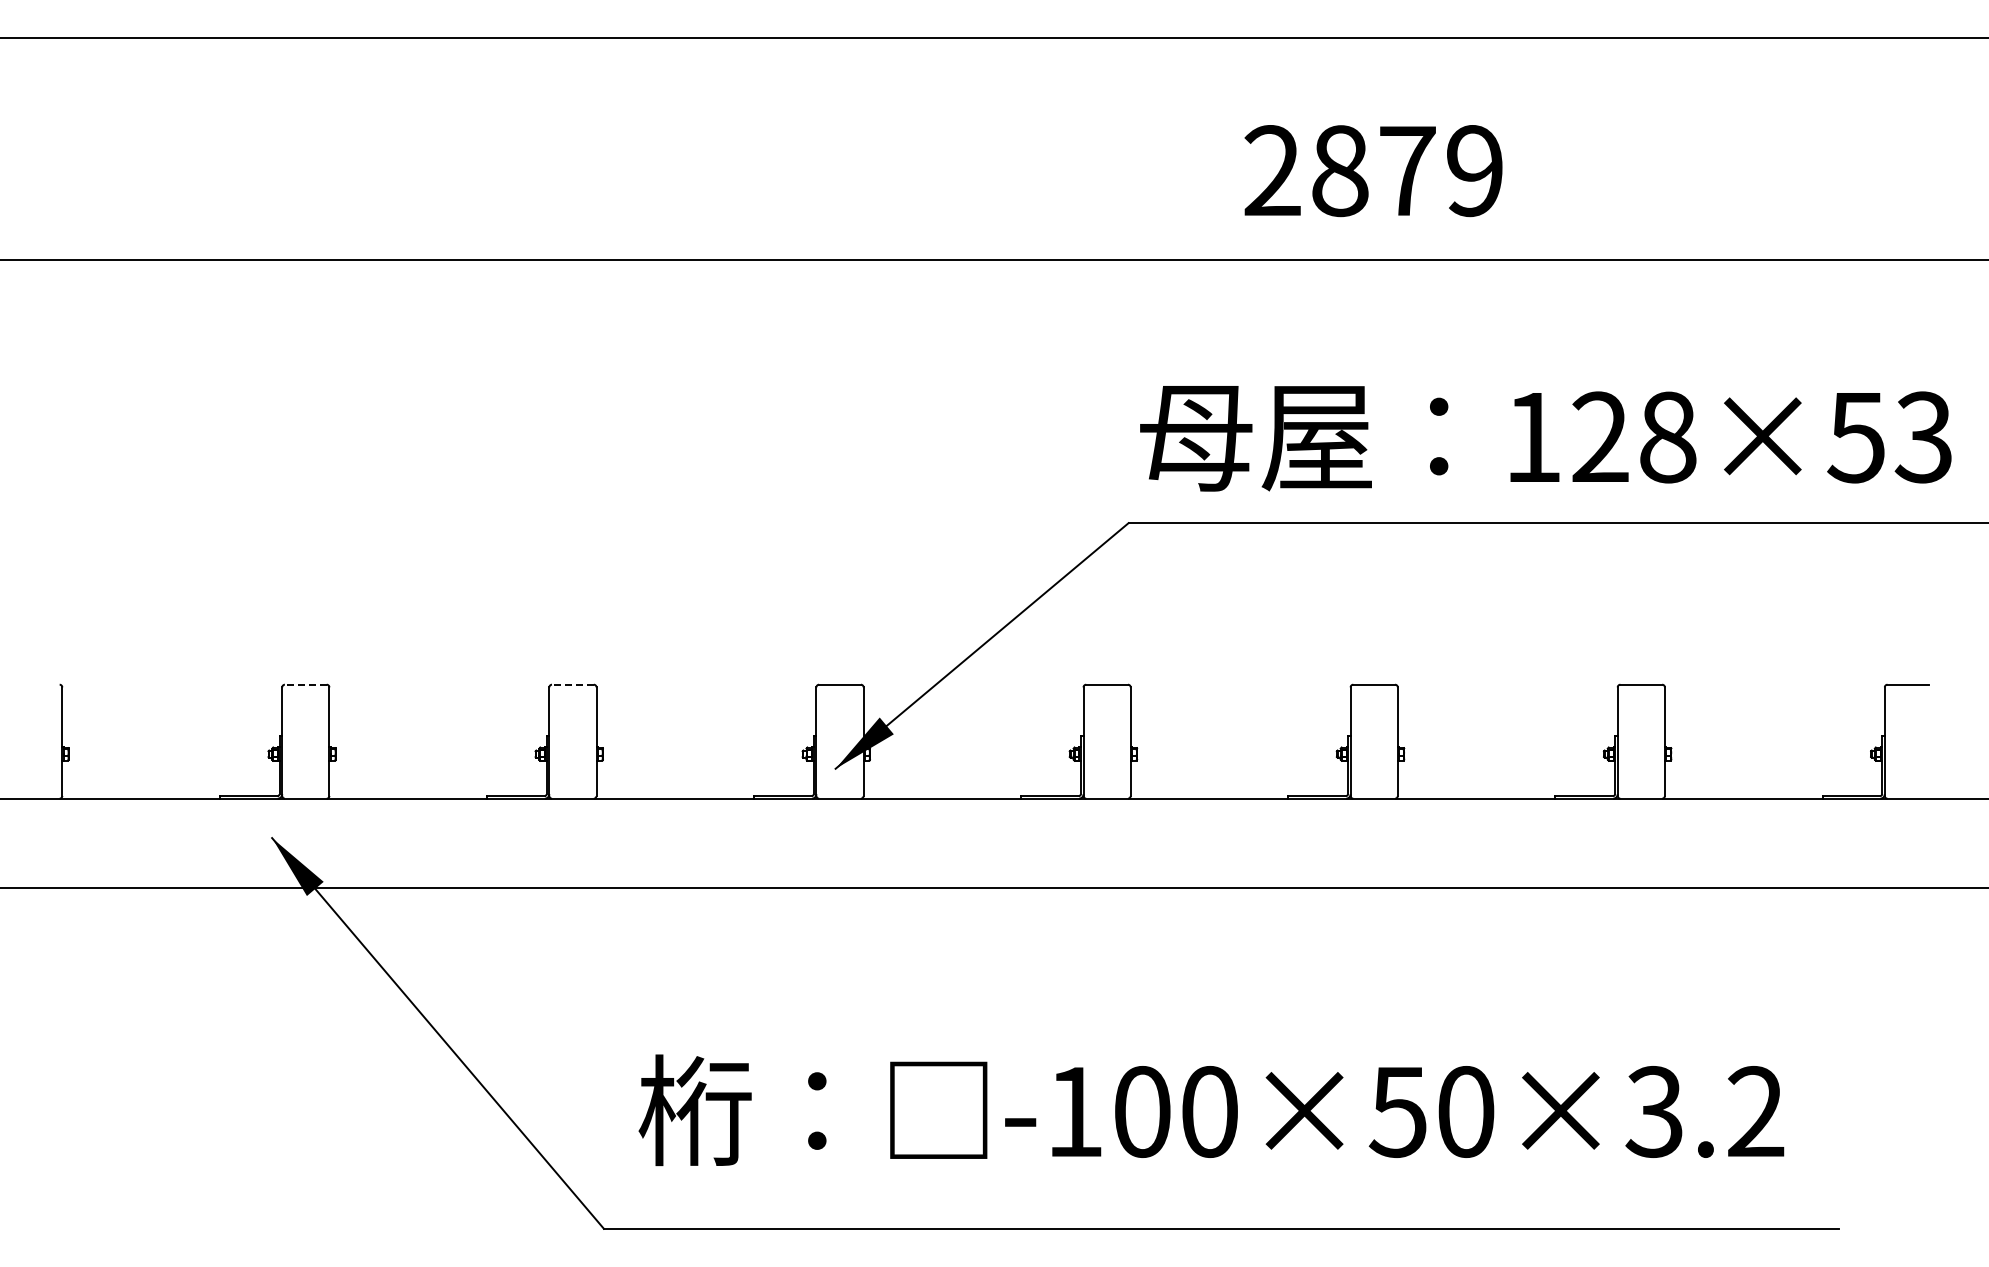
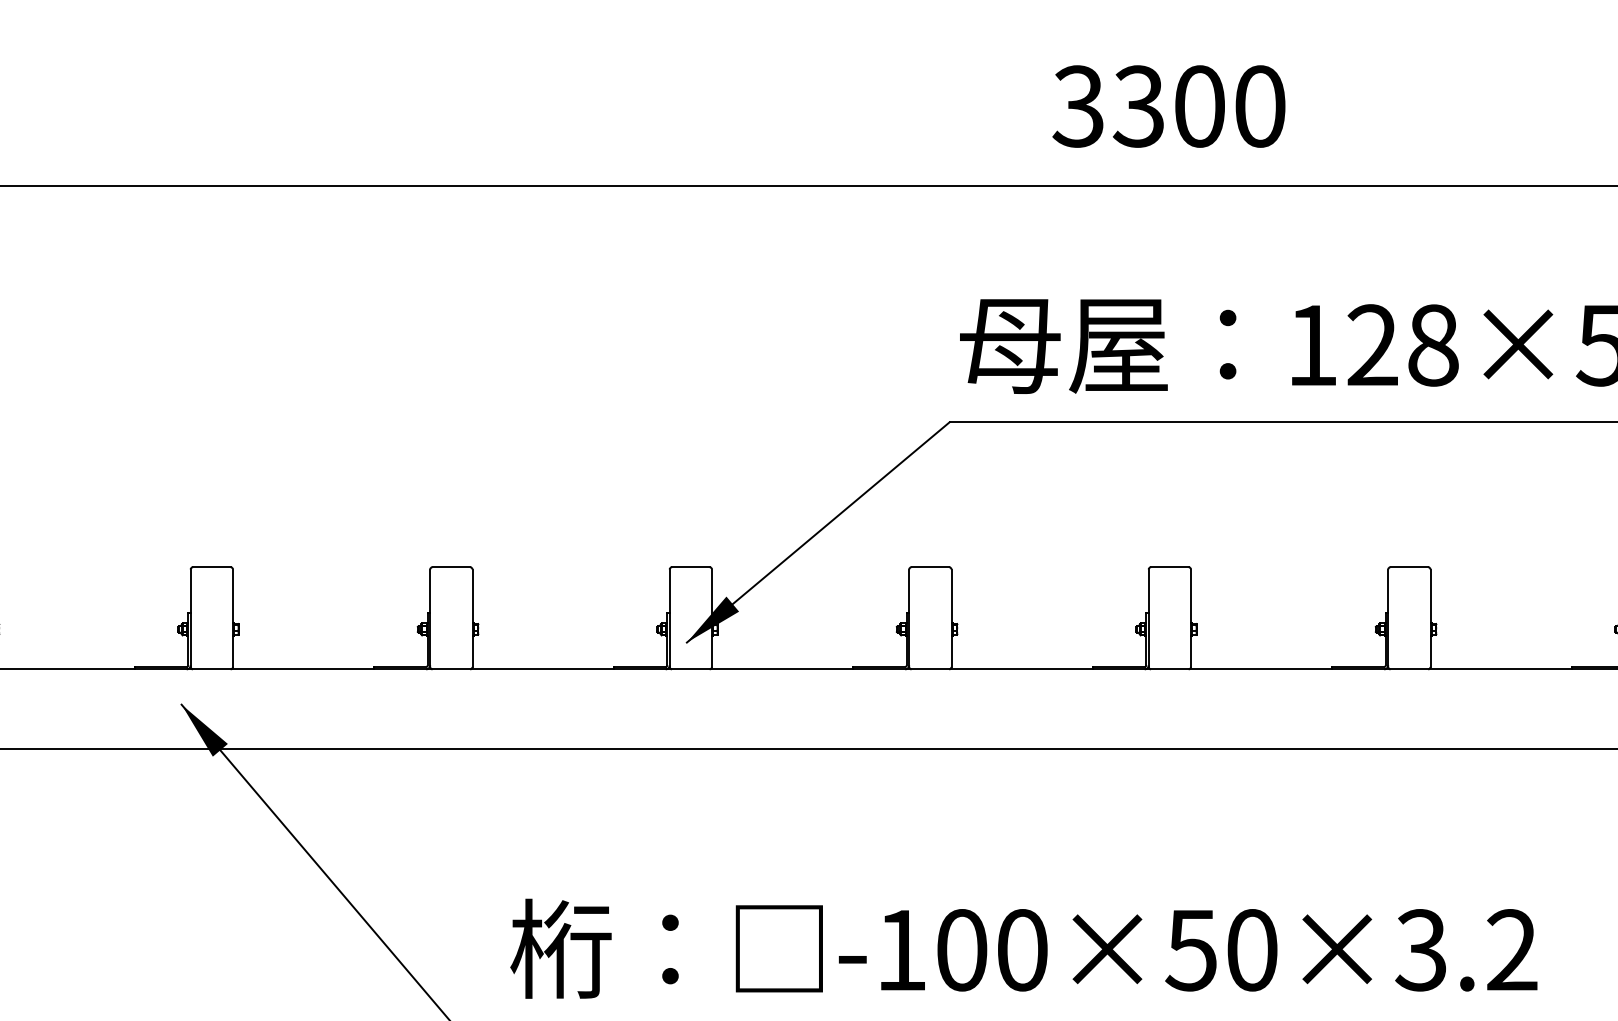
text: (1373, 171) -> (1169, 106), 2879 -> 3300
line: (305, 684) -> (211, 566), dashed -> solid
line: (572, 684) -> (450, 566), dashed -> solid

